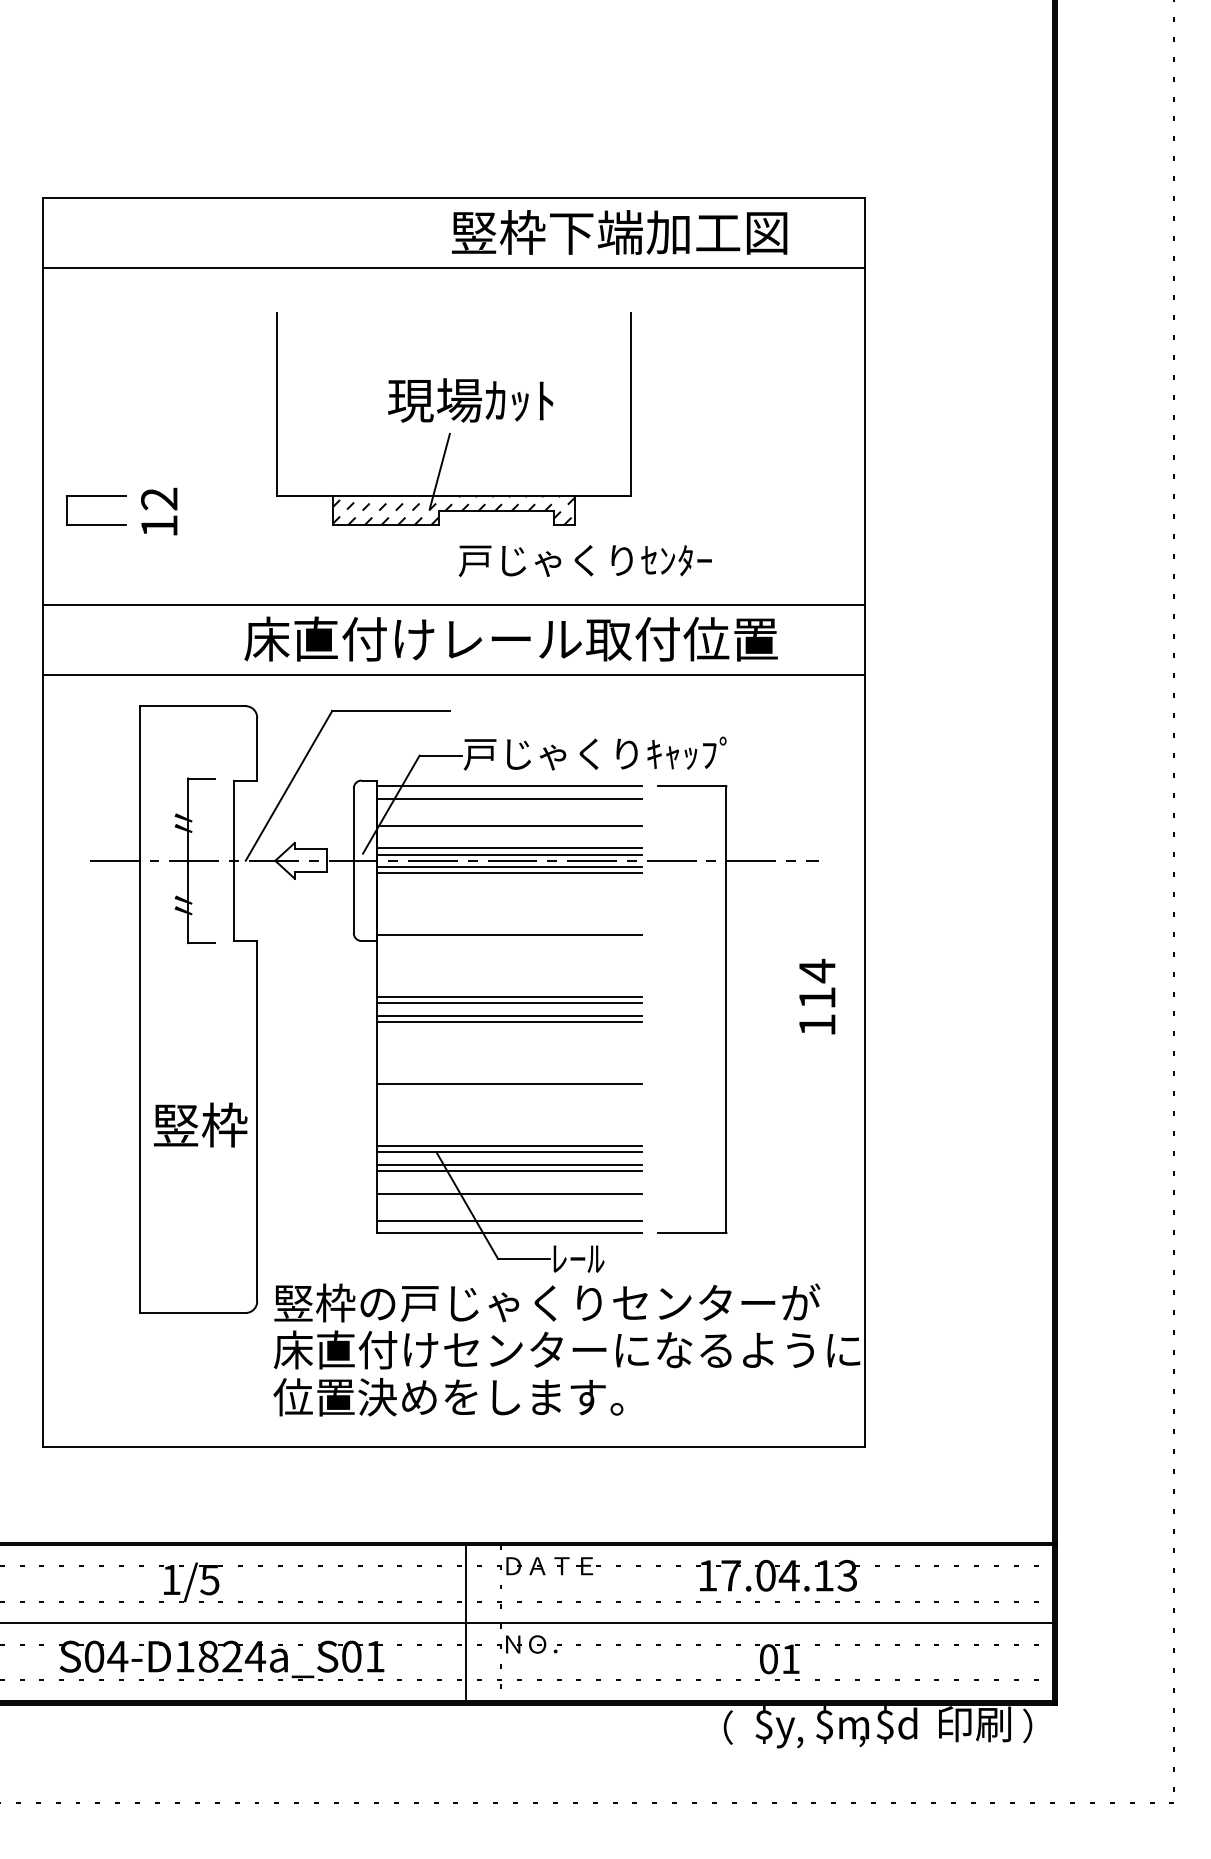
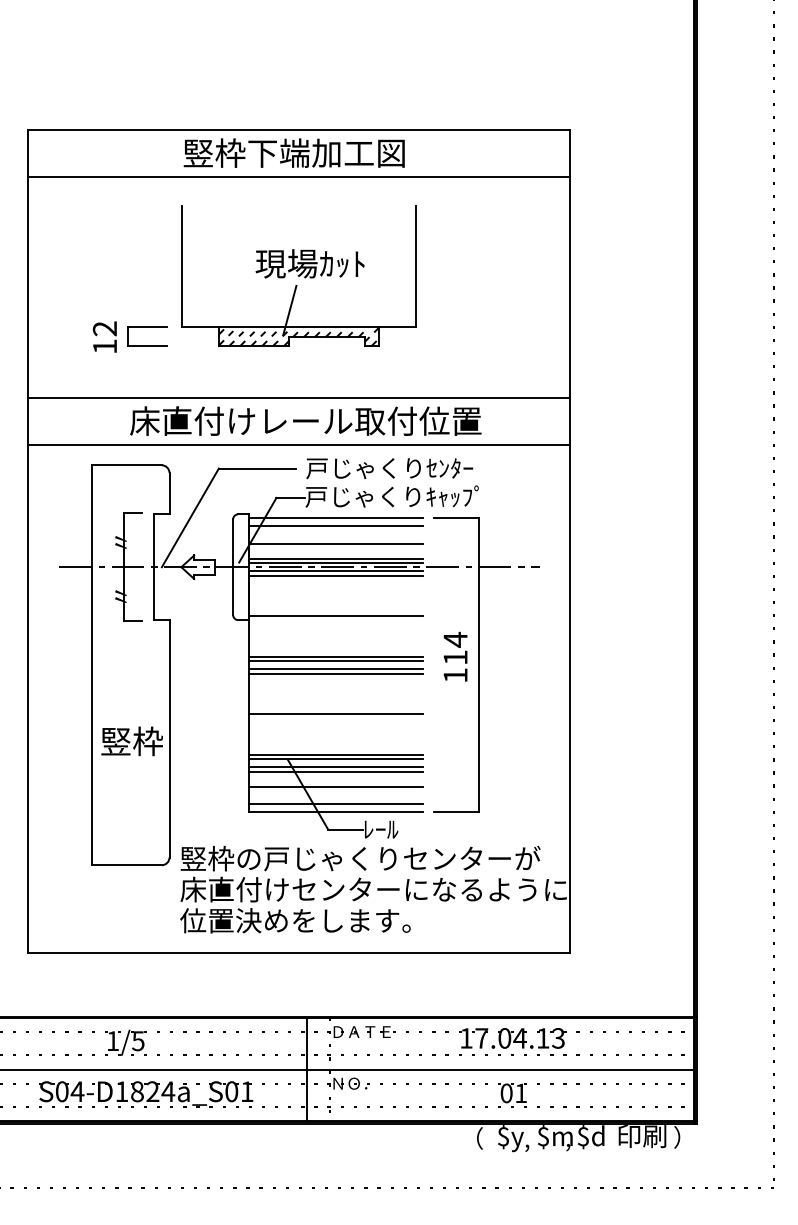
text: (618, 231) -> (293, 152), moved
part: (96, 497) -> (147, 327), moved
text: (585, 560) -> (389, 468), moved
text: (510, 638) -> (305, 420), moved
text: (817, 996) -> (455, 656), moved

